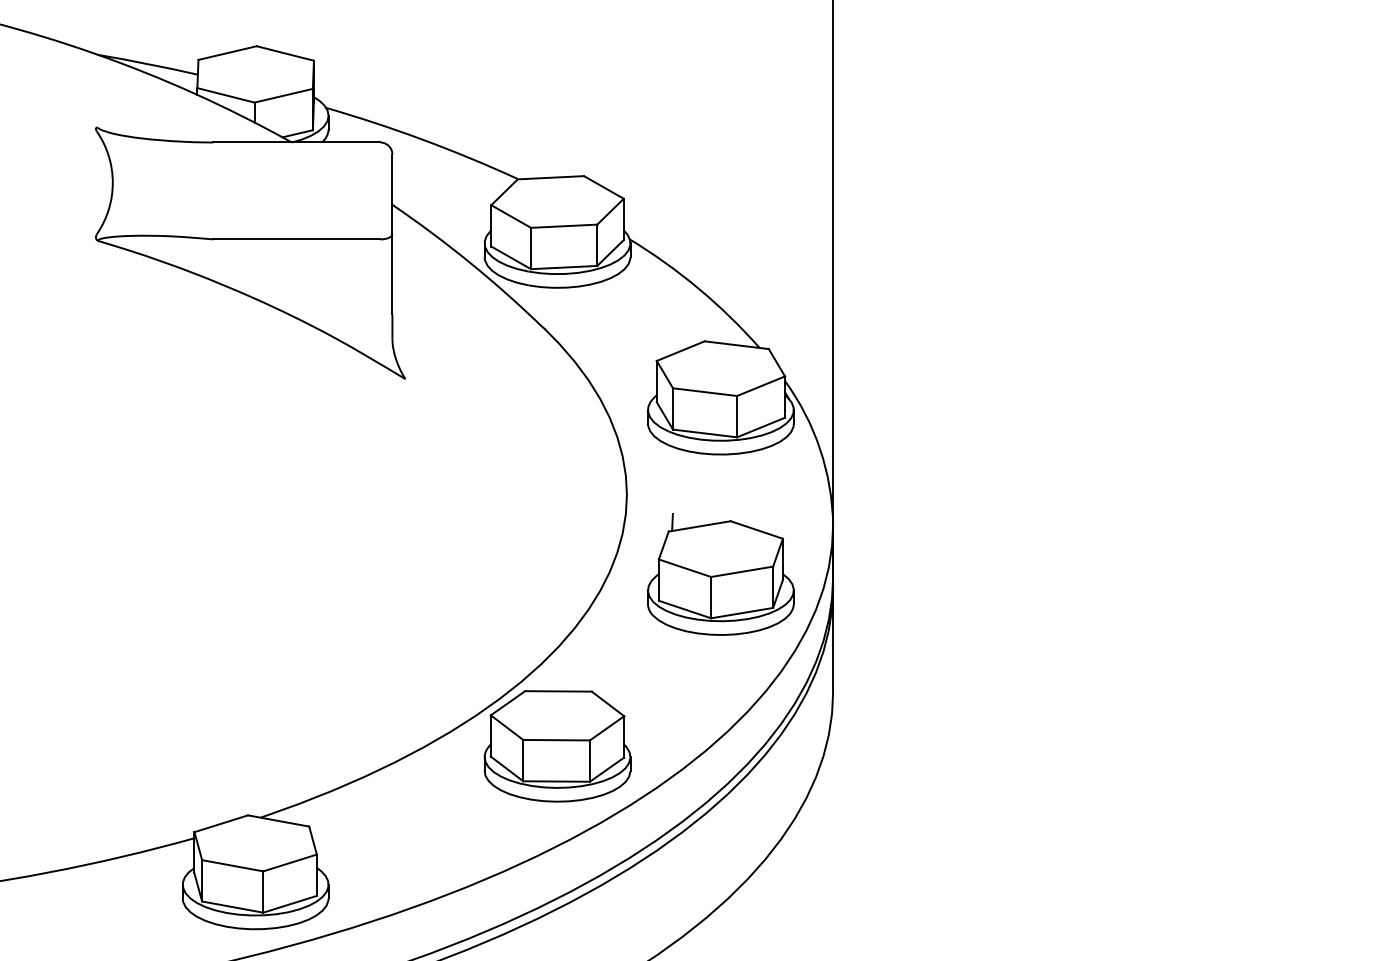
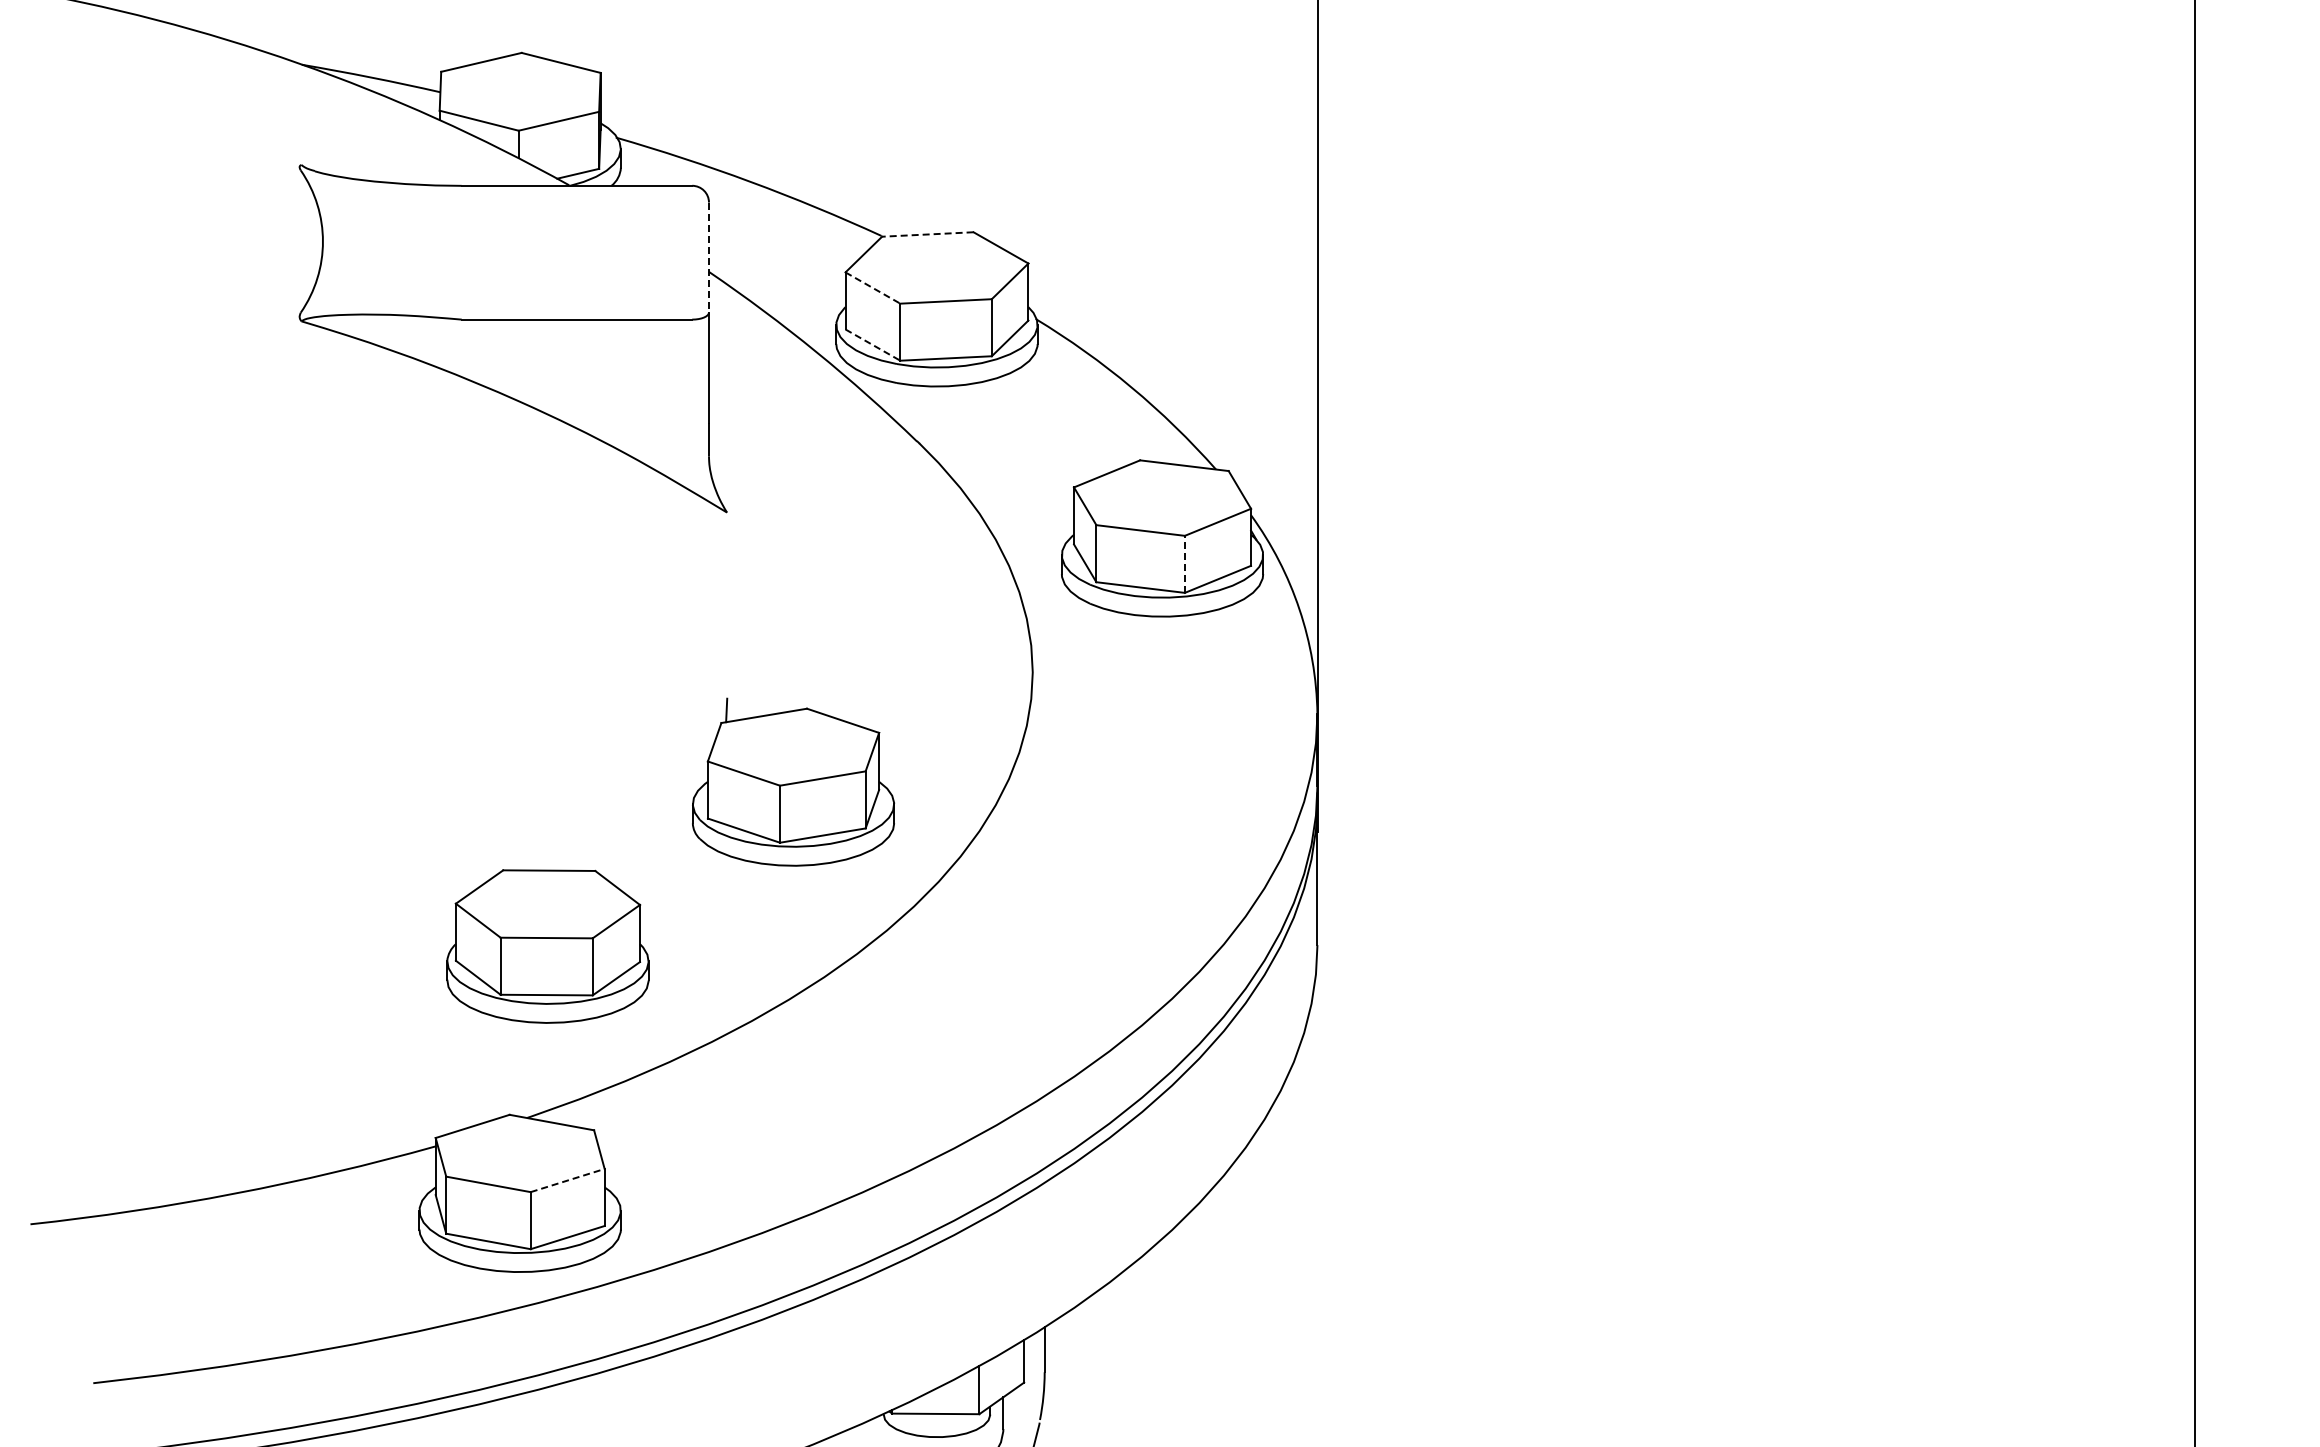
line: (550, 177) -> (927, 234), solid -> dashed
line: (392, 194) -> (708, 257), solid -> dashed
line: (510, 216) -> (872, 288), solid -> dashed
line: (510, 258) -> (872, 345), solid -> dashed
line: (736, 416) -> (1184, 564), solid -> dashed
part: (720, 573) -> (793, 781), moved
part: (557, 746) -> (547, 946), moved
line: (289, 862) -> (567, 1180), solid -> dashed

